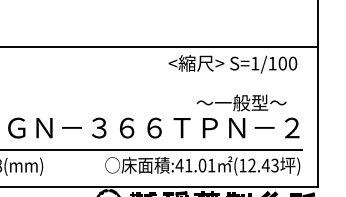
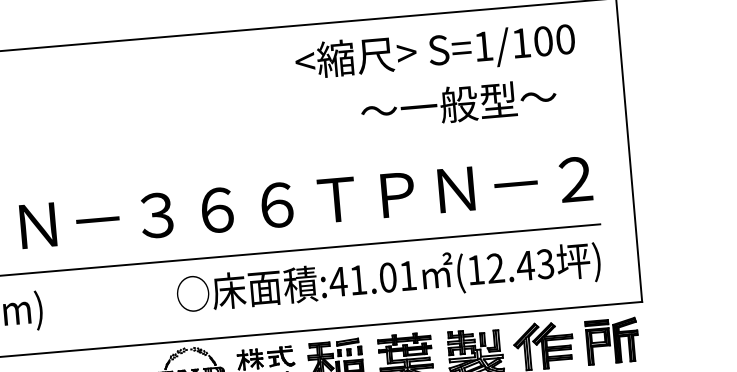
text: (241, 102) -> (458, 103), moved

